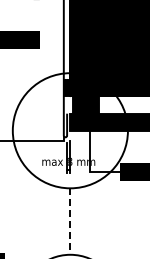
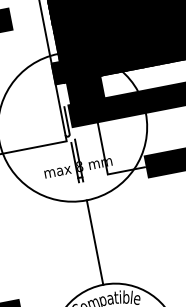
line: (70, 222) -> (95, 243), dashed -> solid

